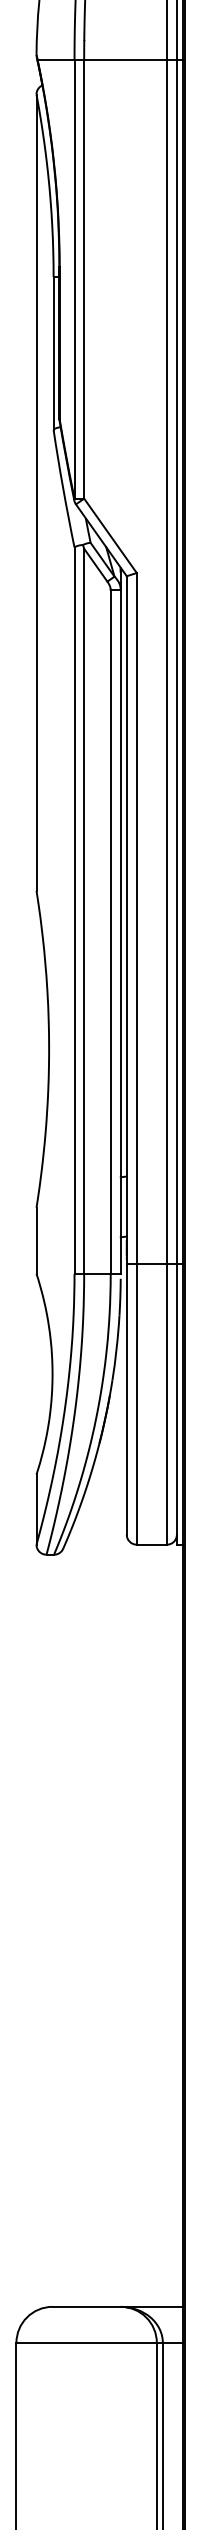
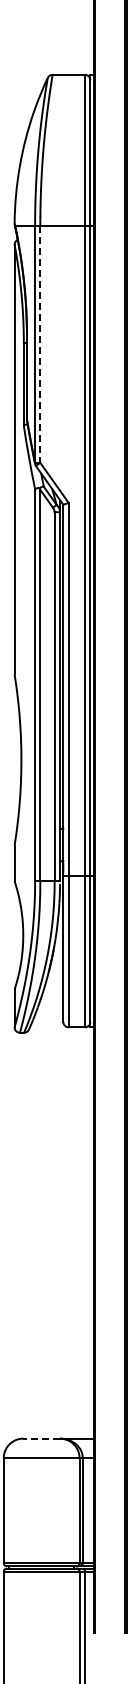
line: (84, 281) -> (40, 345), solid -> dashed
line: (86, 2306) -> (41, 1438), solid -> dashed

